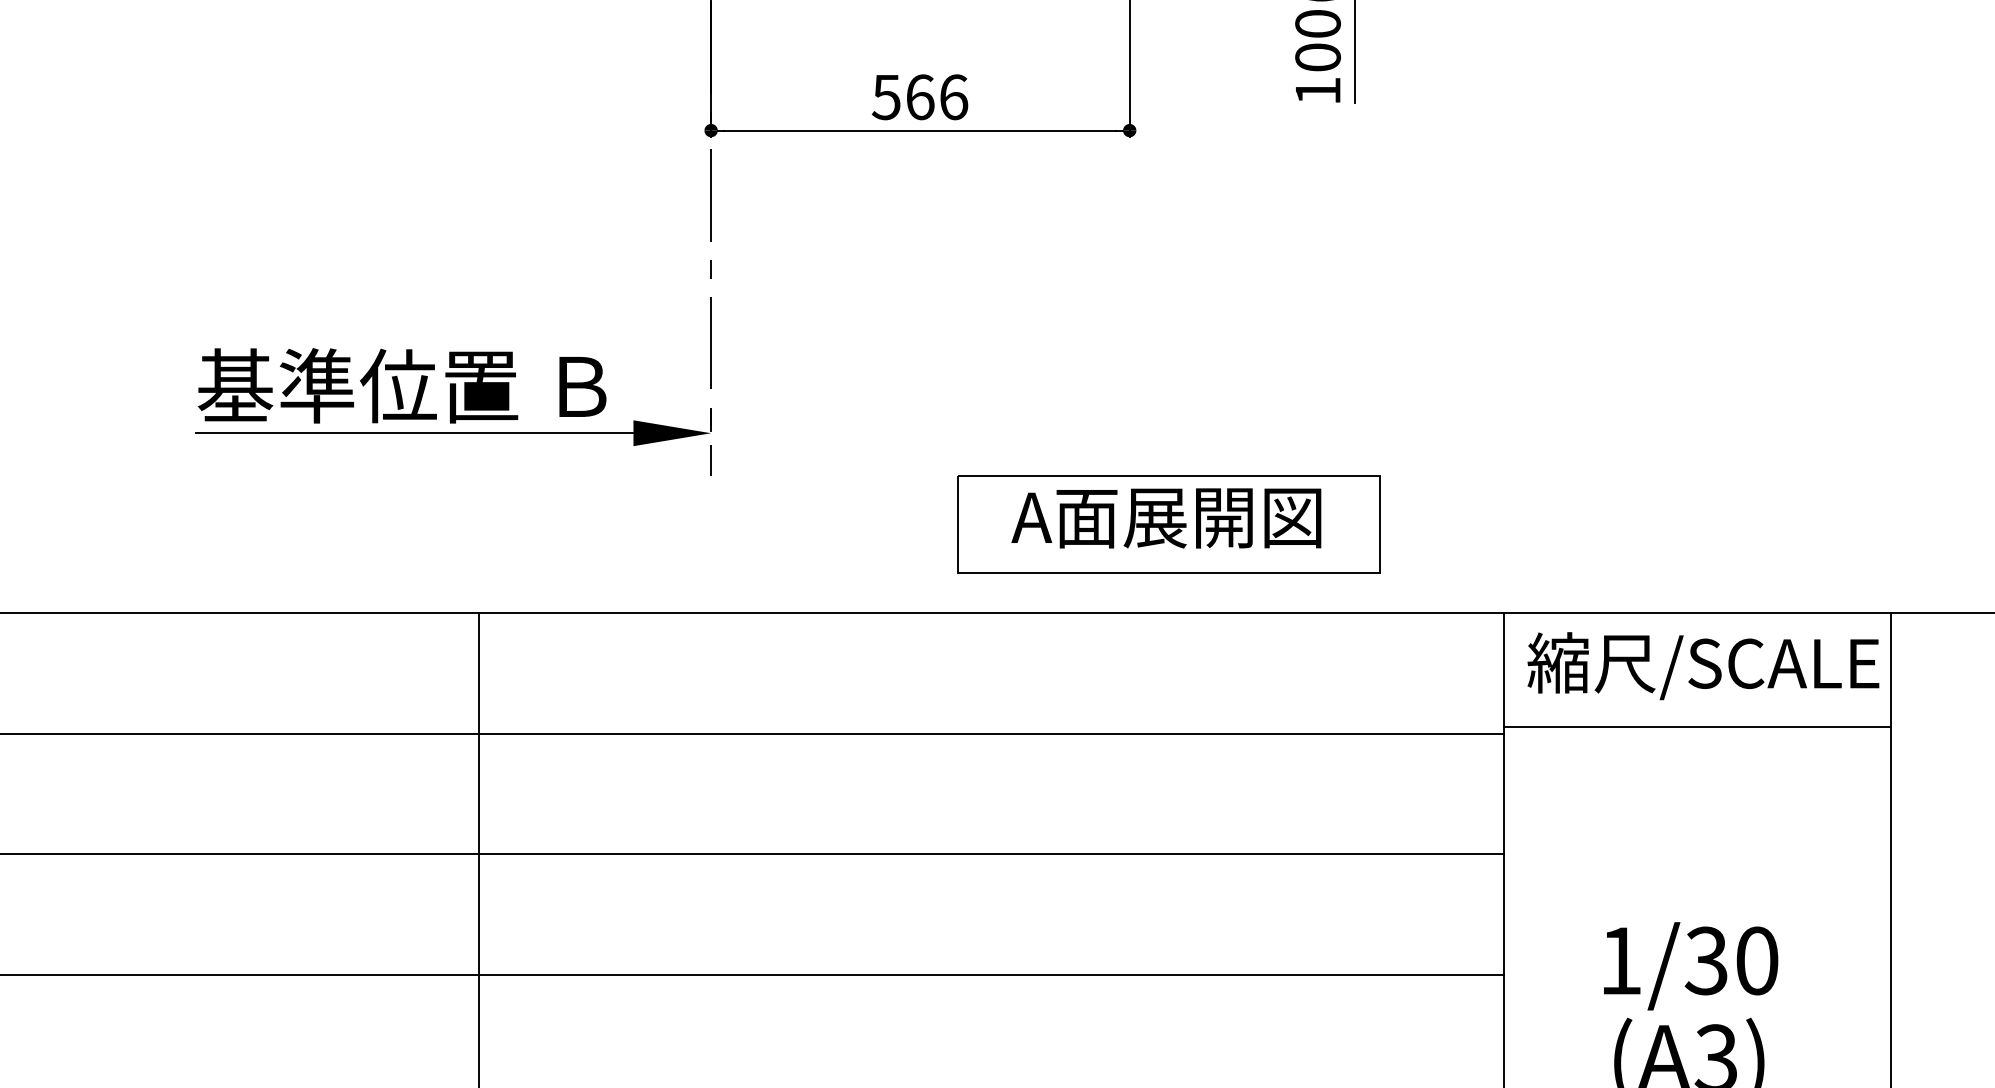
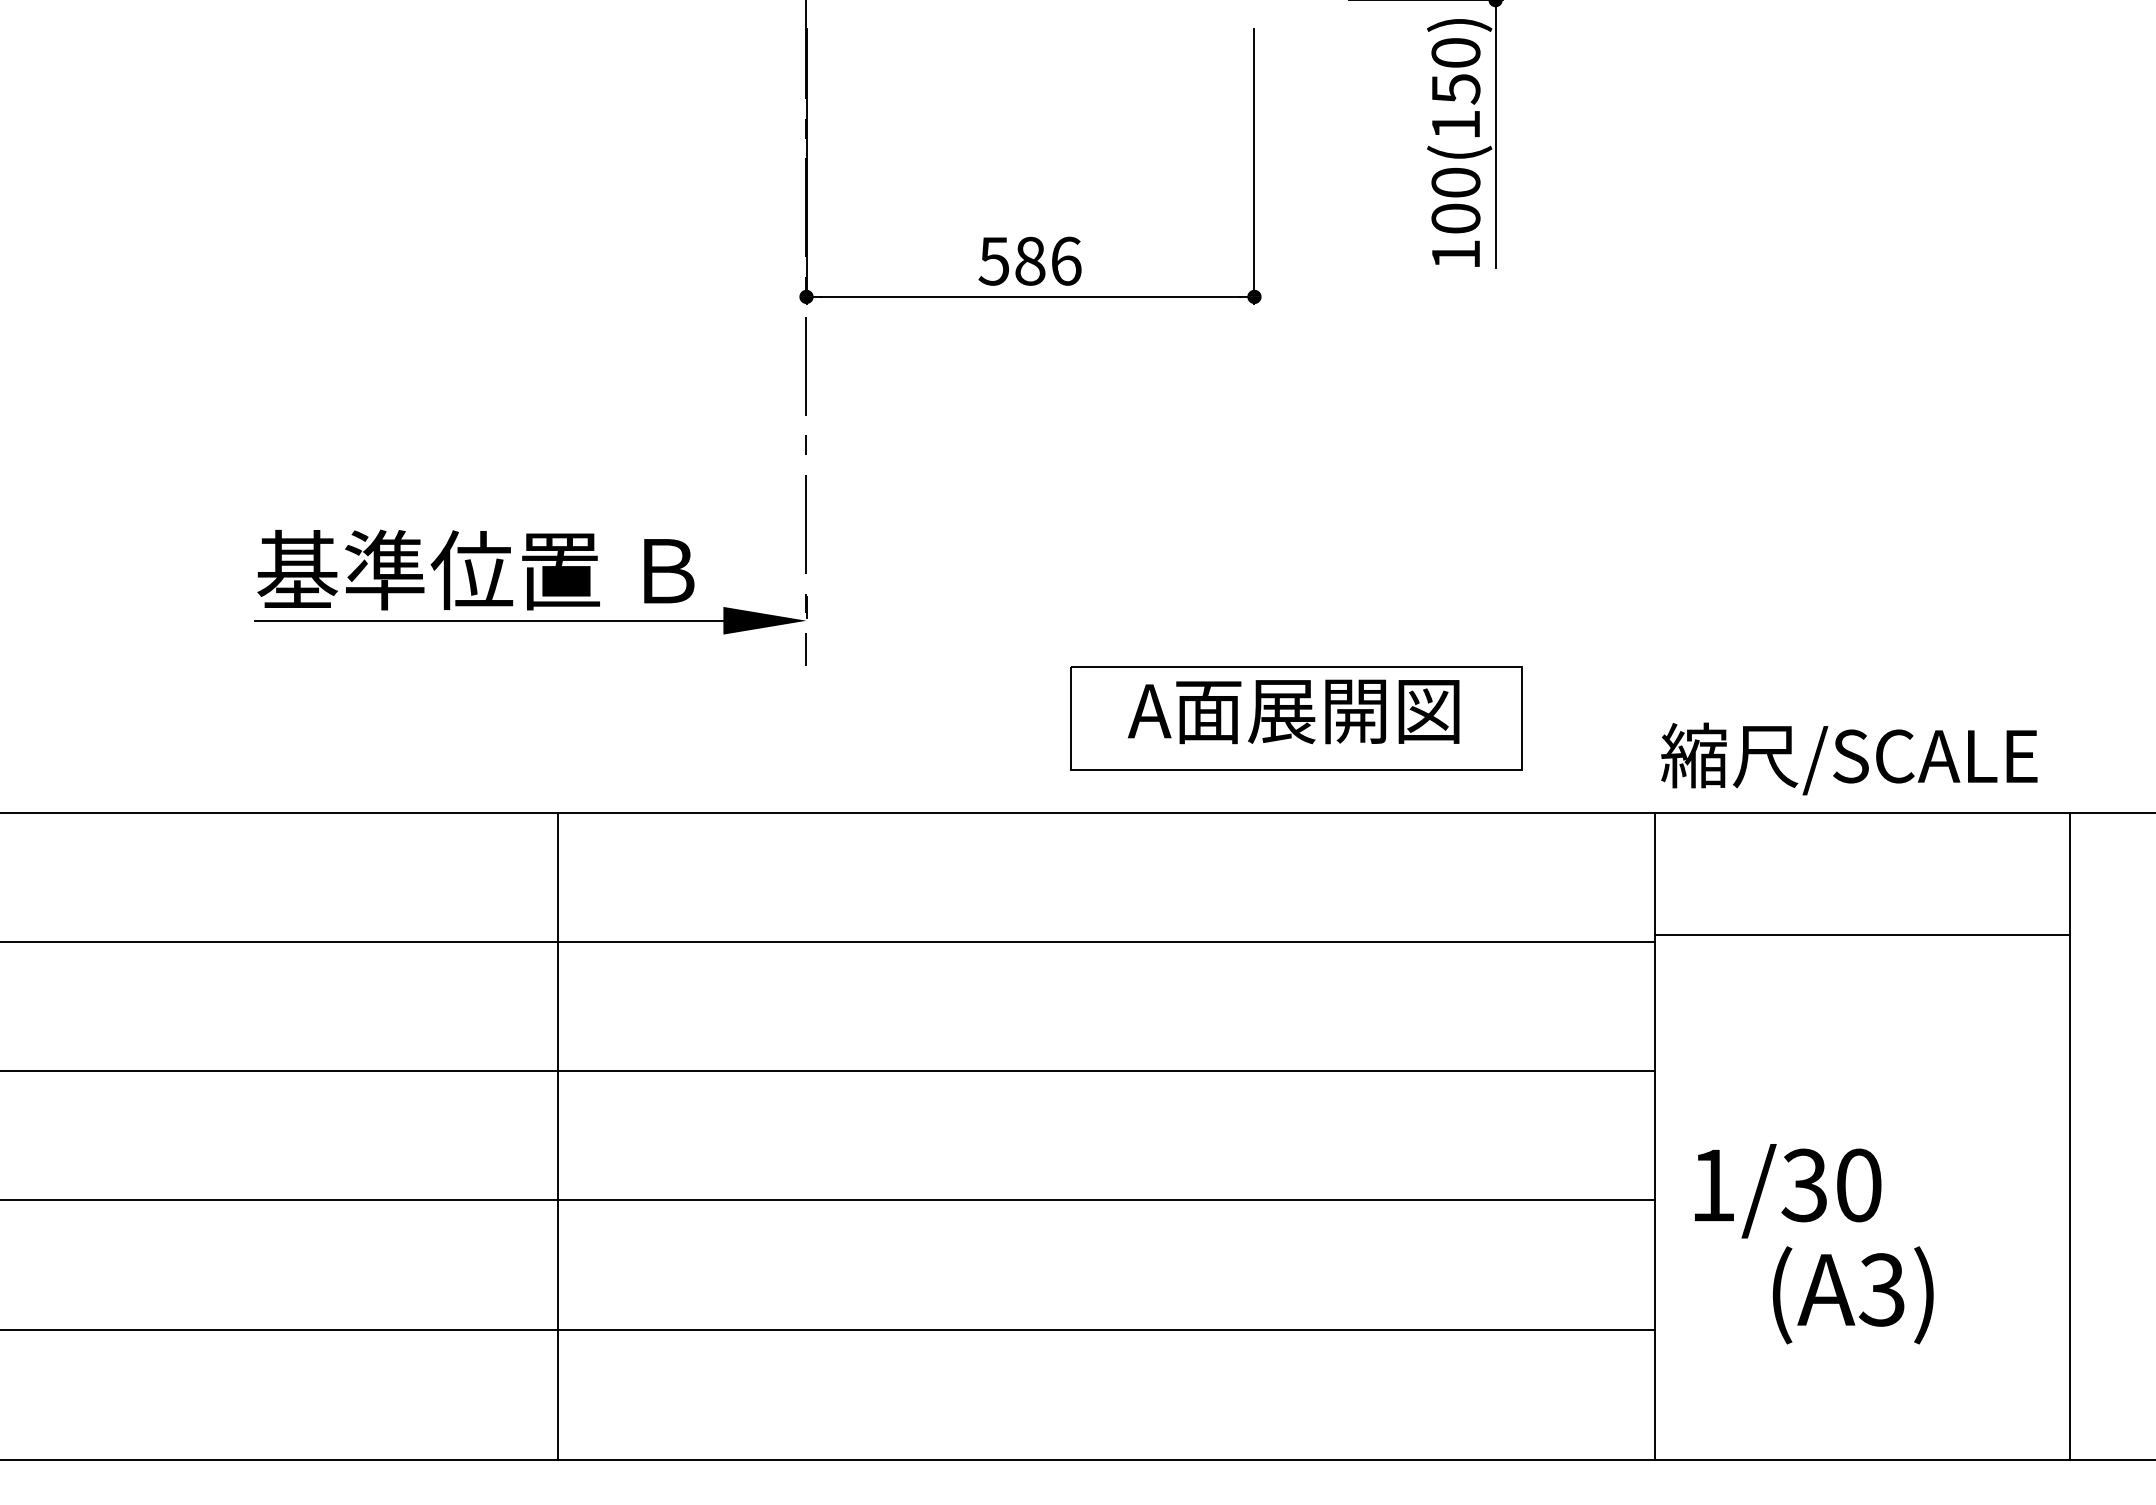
text: (920, 96) -> (1030, 260), 566 -> 586
text: (1703, 665) -> (1849, 758), moved
text: (1691, 966) -> (1788, 1191), moved

